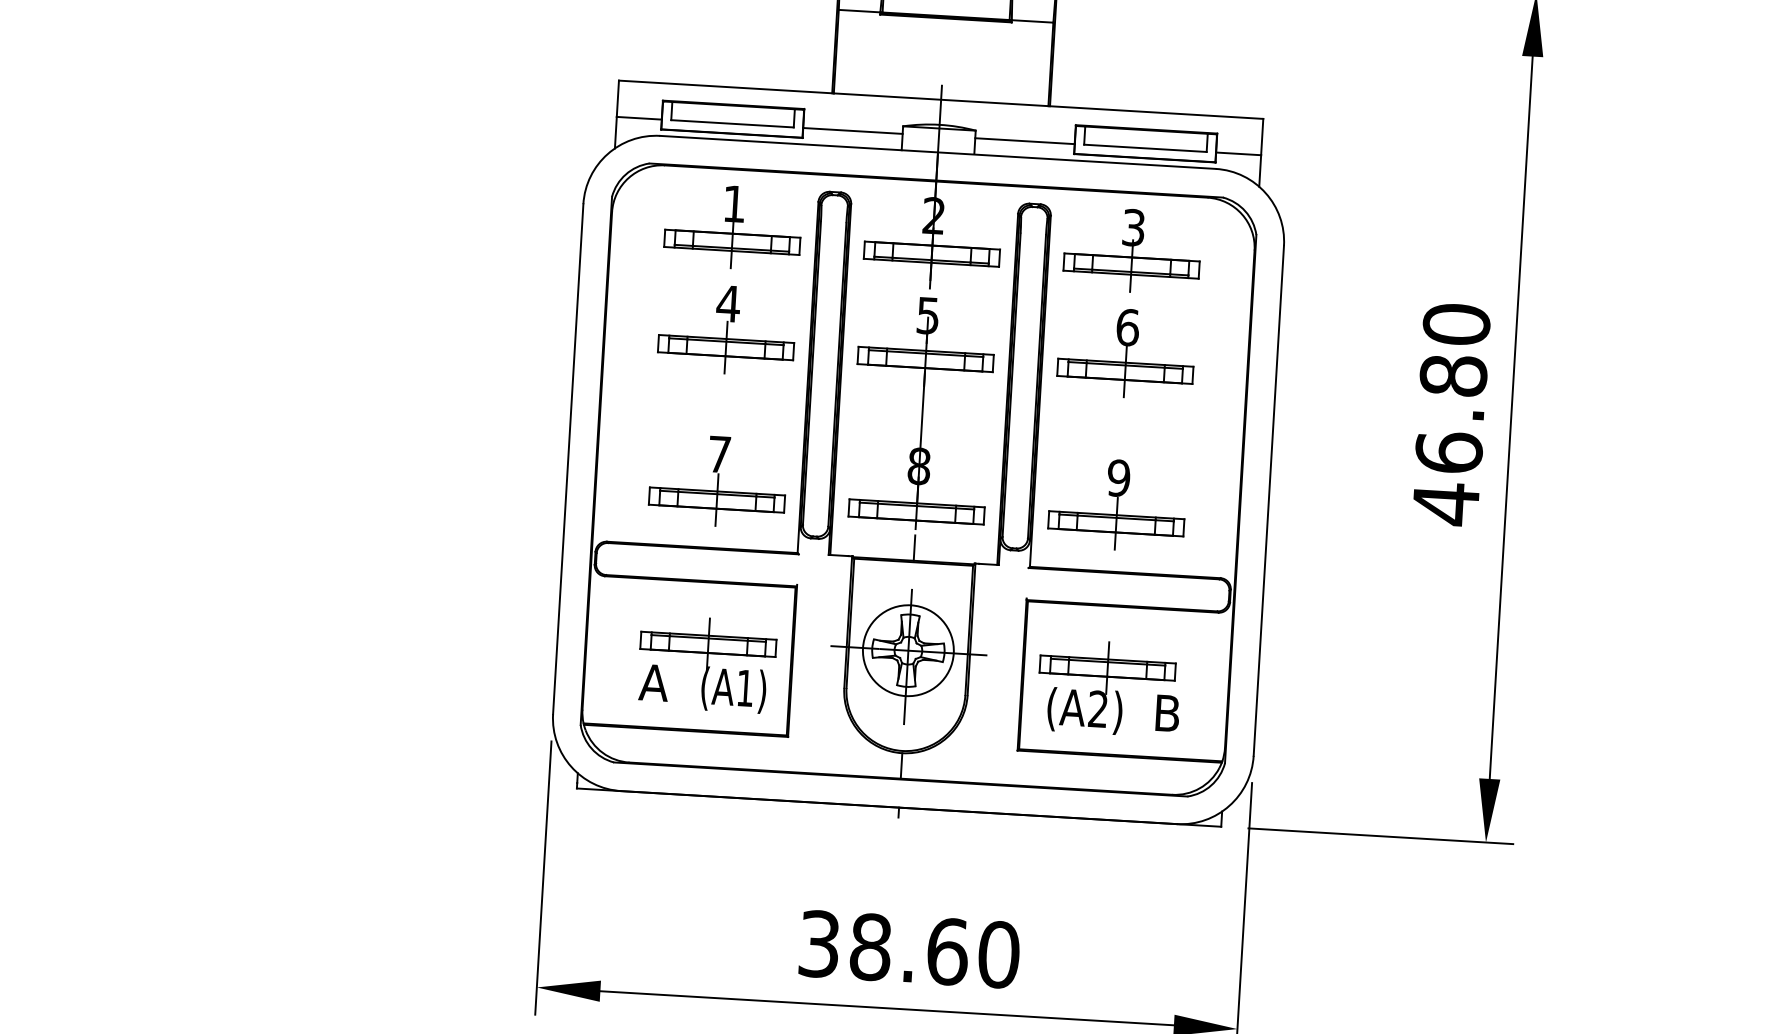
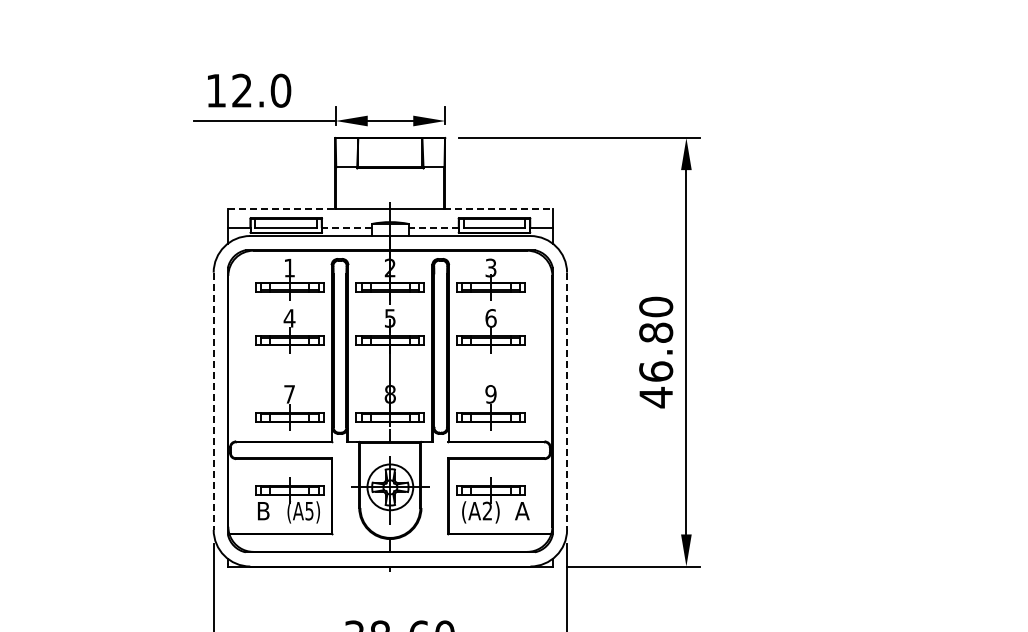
line: (727, 87) -> (282, 209), solid -> dashed
line: (1157, 112) -> (499, 209), solid -> dashed
line: (852, 130) -> (346, 227), solid -> dashed
line: (1024, 140) -> (433, 227), solid -> dashed
line: (567, 459) -> (213, 401), solid -> dashed
line: (1269, 501) -> (567, 401), solid -> dashed
text: (654, 683) -> (263, 511), A -> B
text: (745, 689) -> (309, 511), (A1) -> (A5)
text: (1167, 714) -> (522, 511), B -> A

